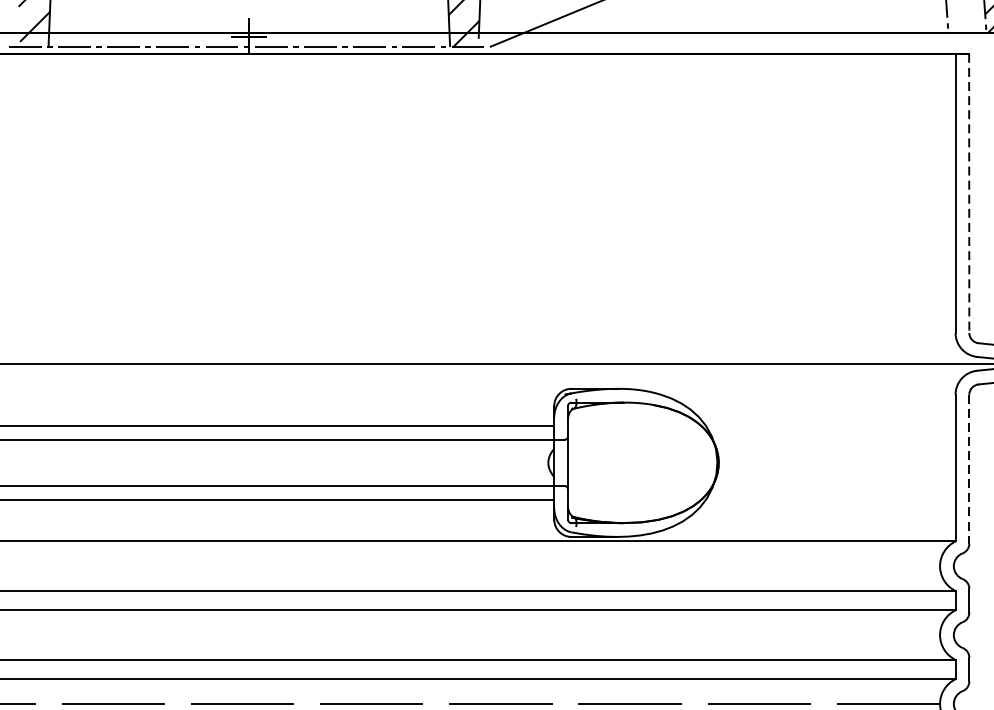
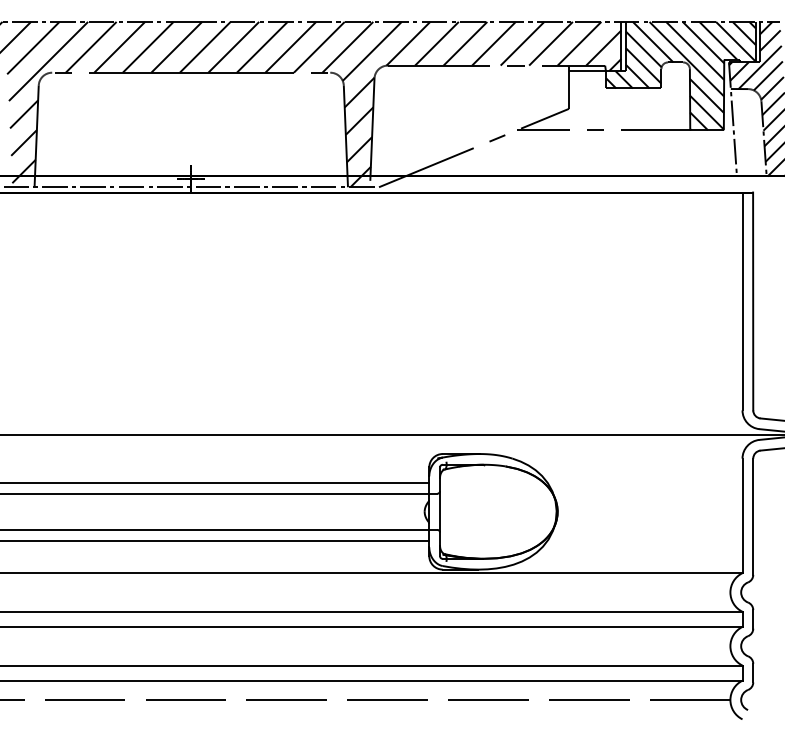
line: (969, 193) -> (753, 301), dashed -> solid
line: (969, 470) -> (753, 517), dashed -> solid

